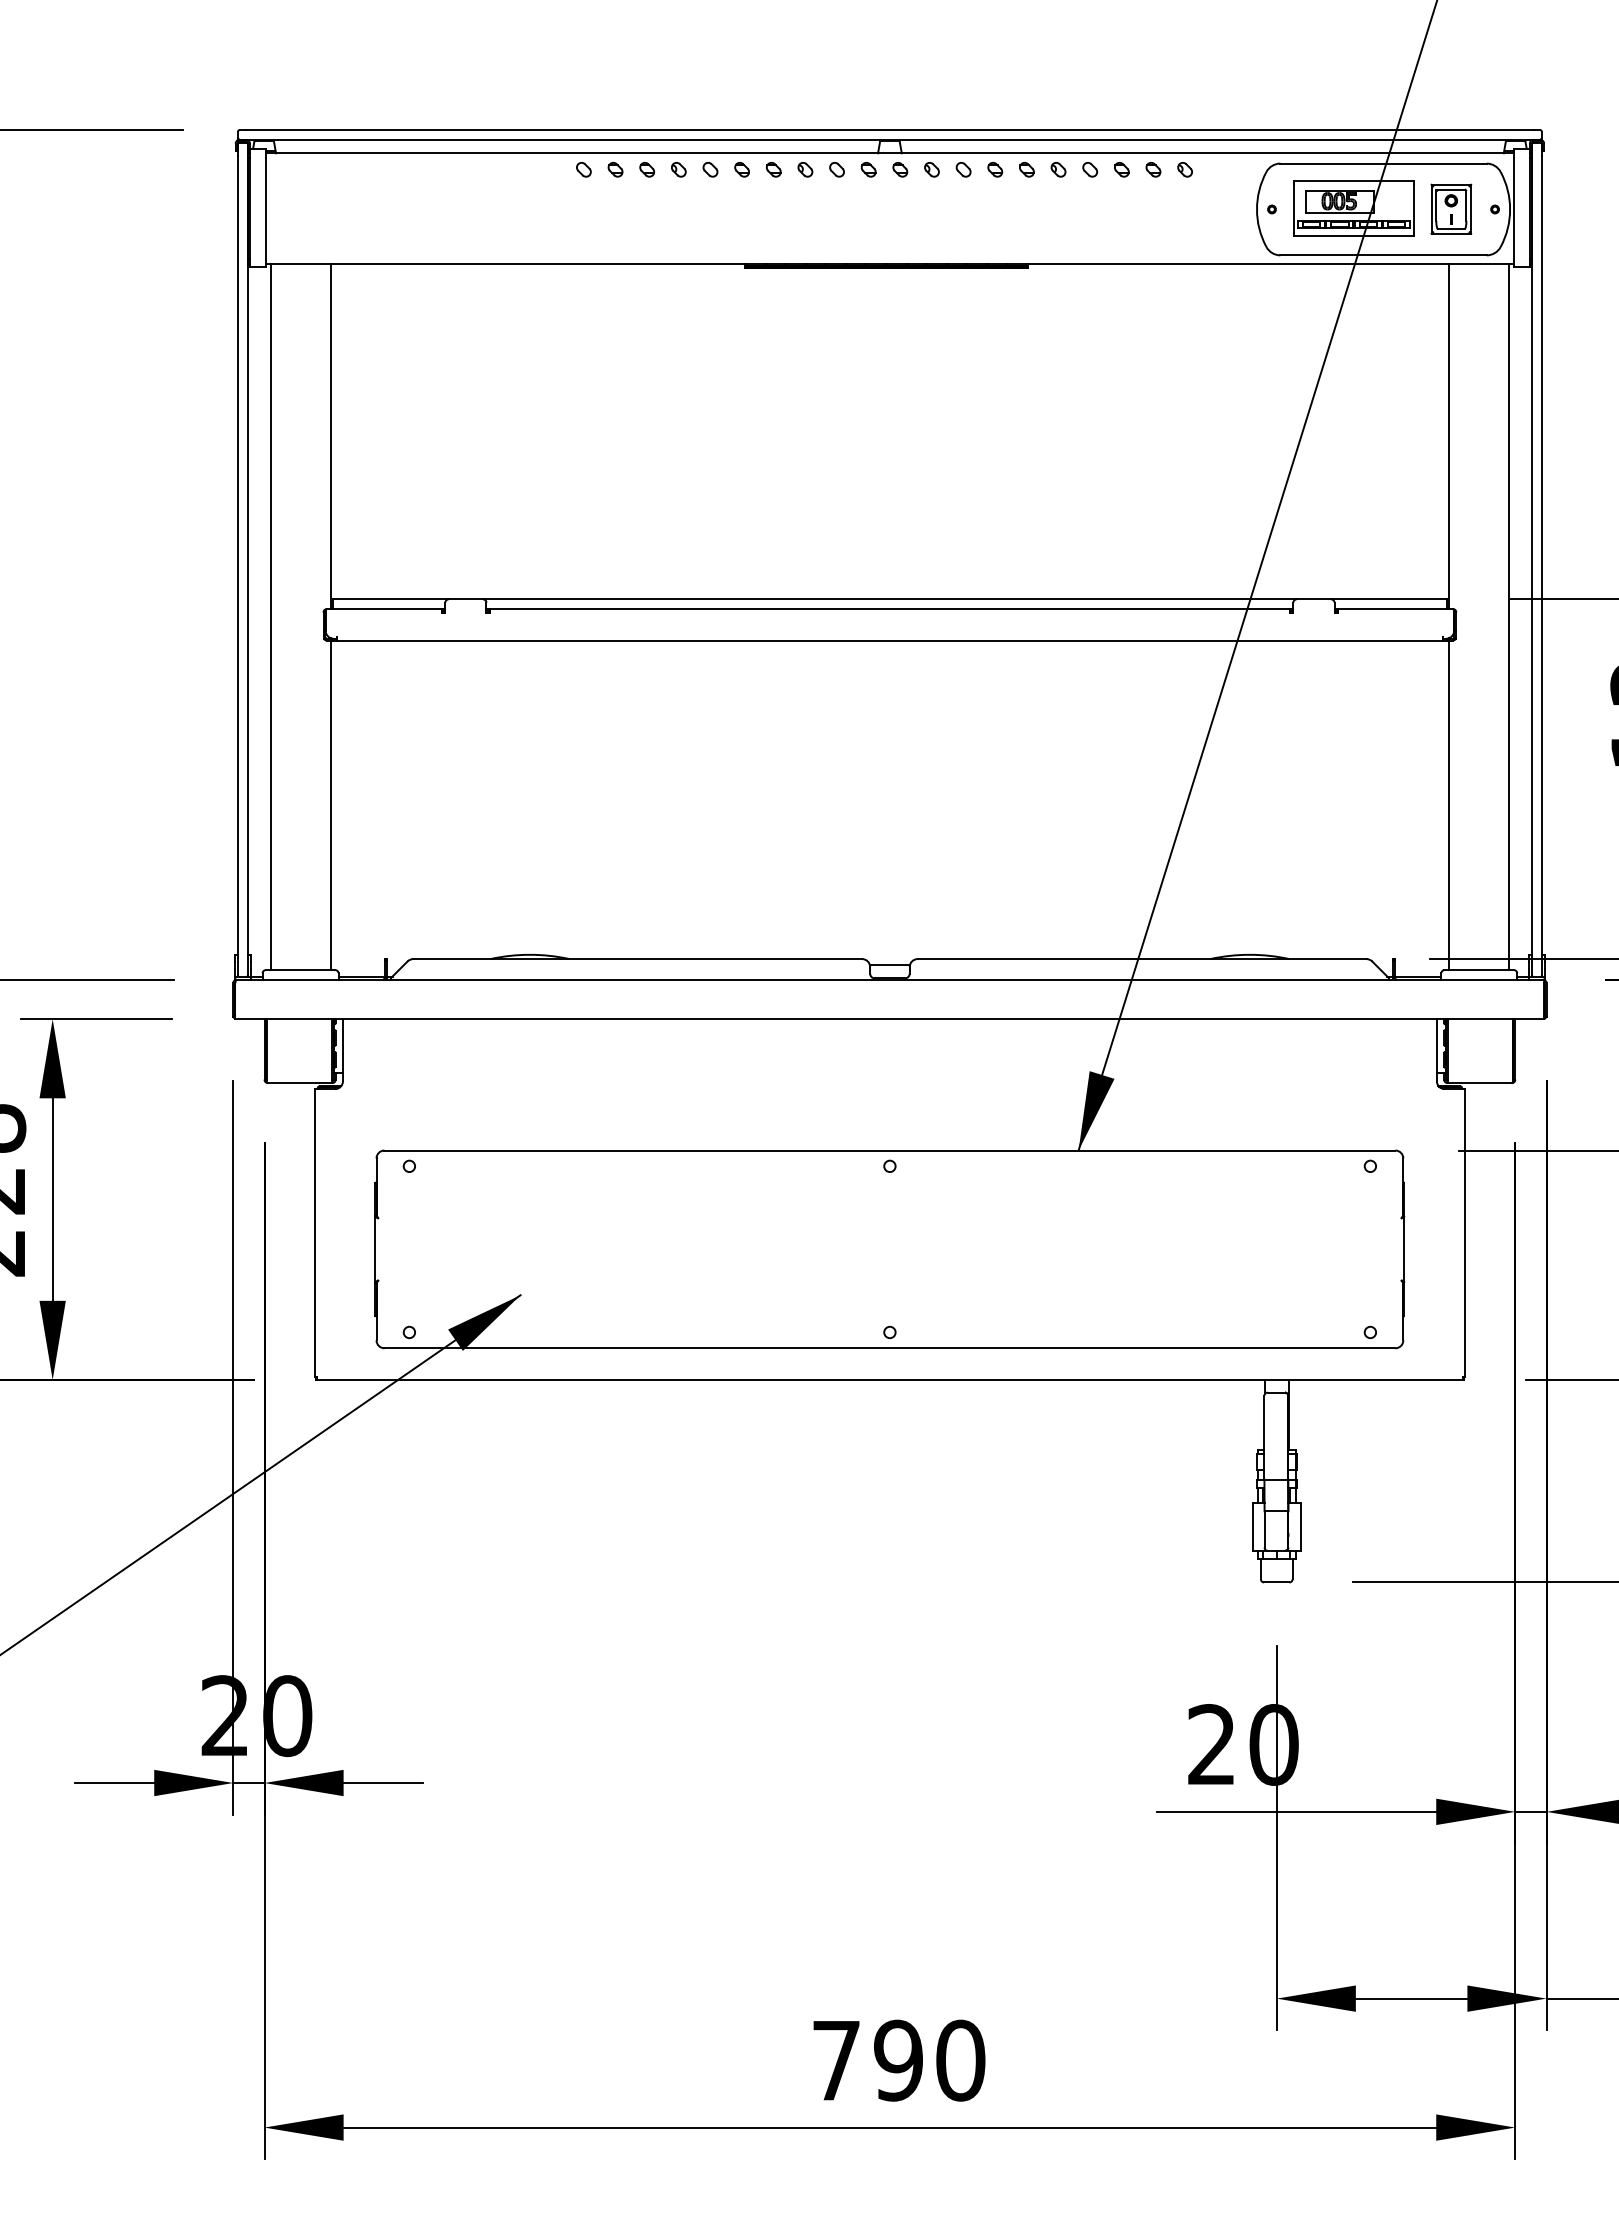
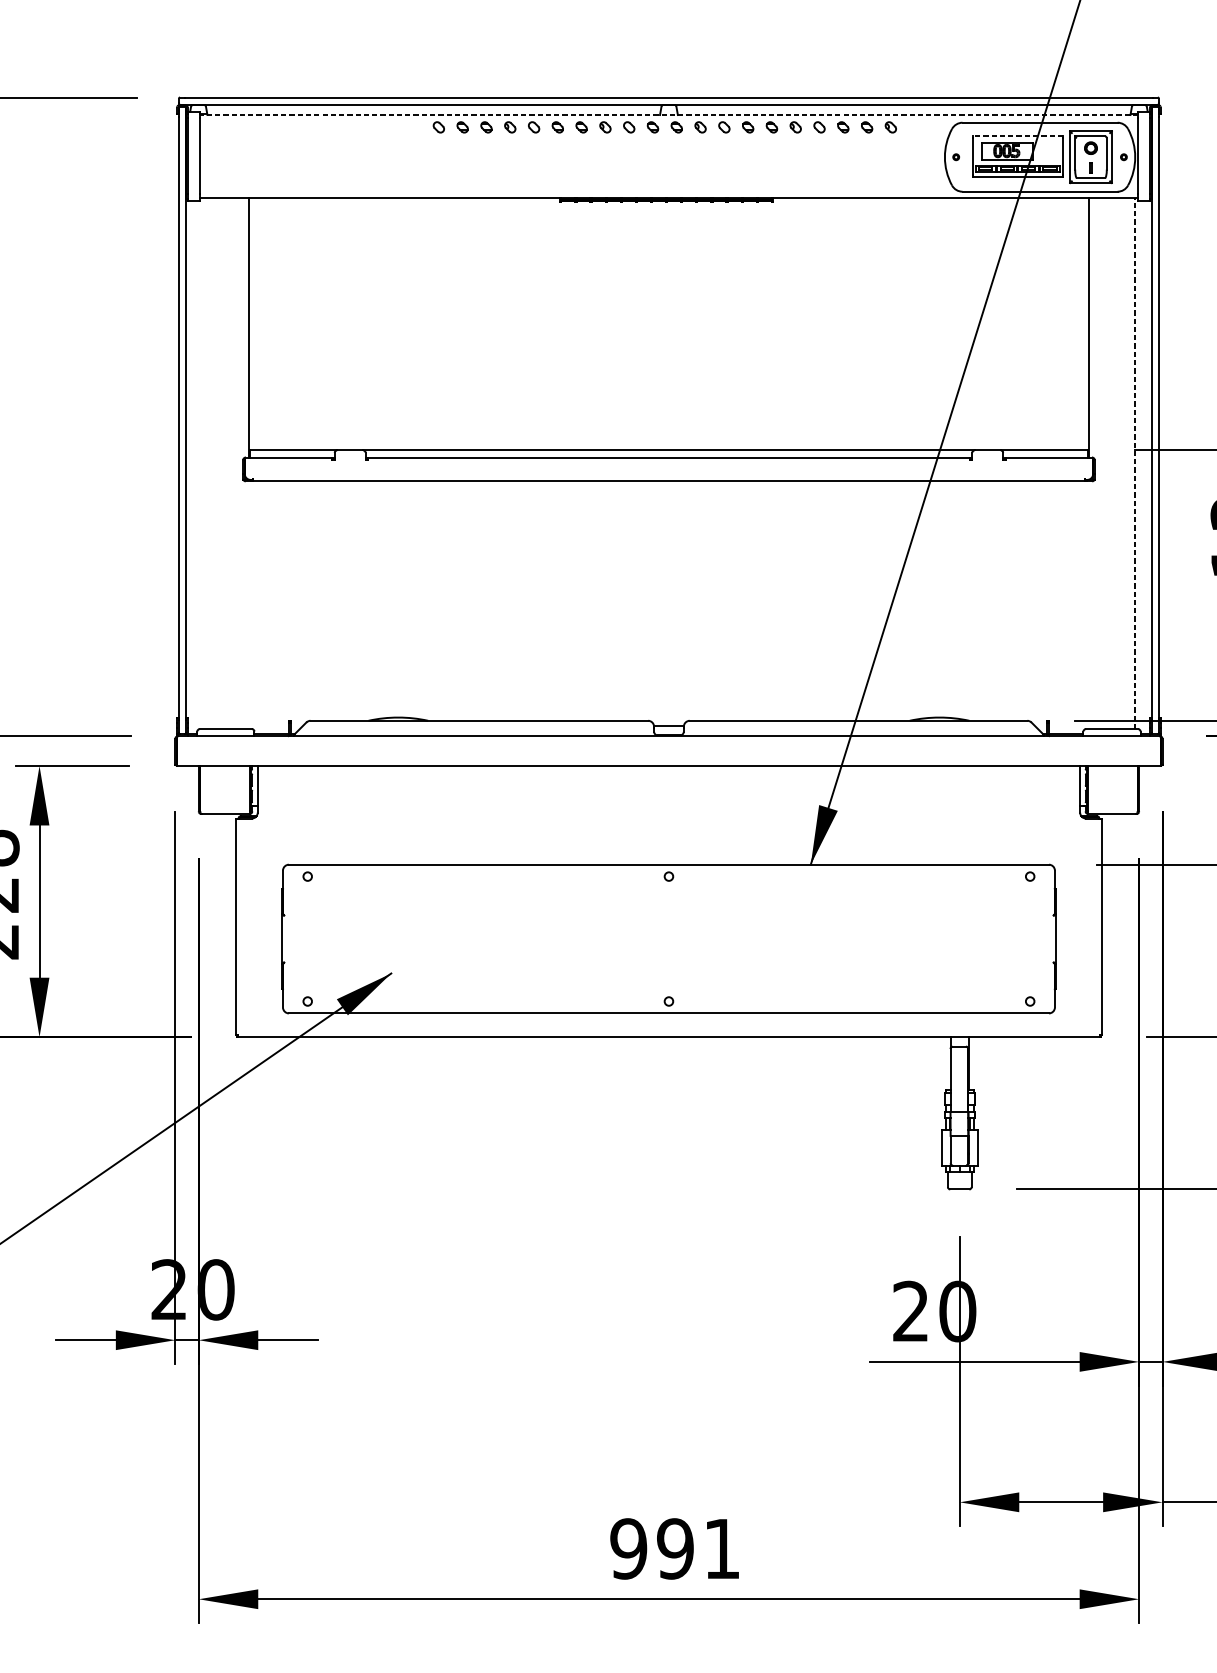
line: (889, 153) -> (668, 115), solid -> dashed
line: (1353, 181) -> (1017, 136), solid -> dashed
part: (1451, 208) -> (1091, 156), size x1.4
line: (1509, 616) -> (1134, 463), solid -> dashed
line: (270, 617) -> (203, 463), removed
line: (330, 805) -> (248, 605), removed
line: (1449, 805) -> (1089, 605), removed
text: (898, 2060) -> (675, 1548), 790 -> 991

